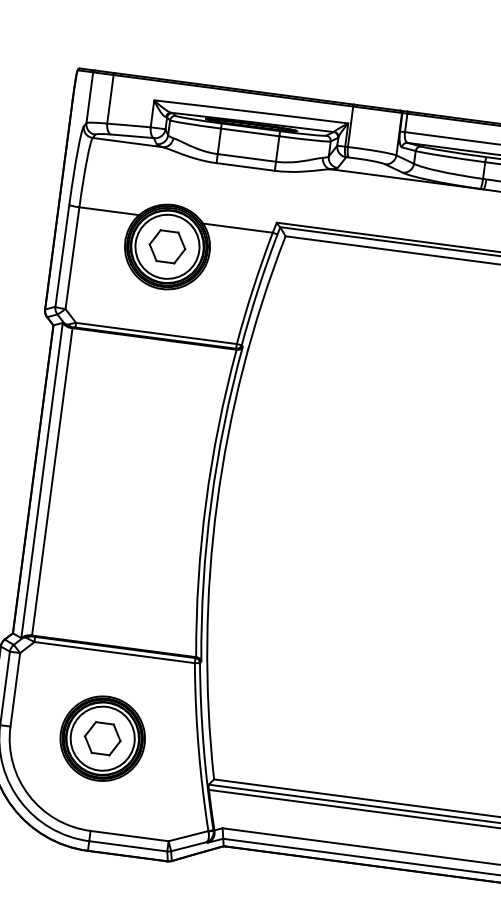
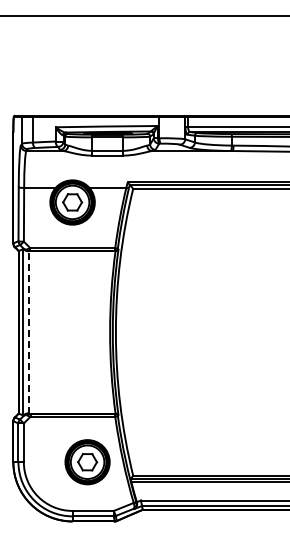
line: (51, 480) -> (28, 331), solid -> dashed
part: (102, 739) -> (87, 462), moved

